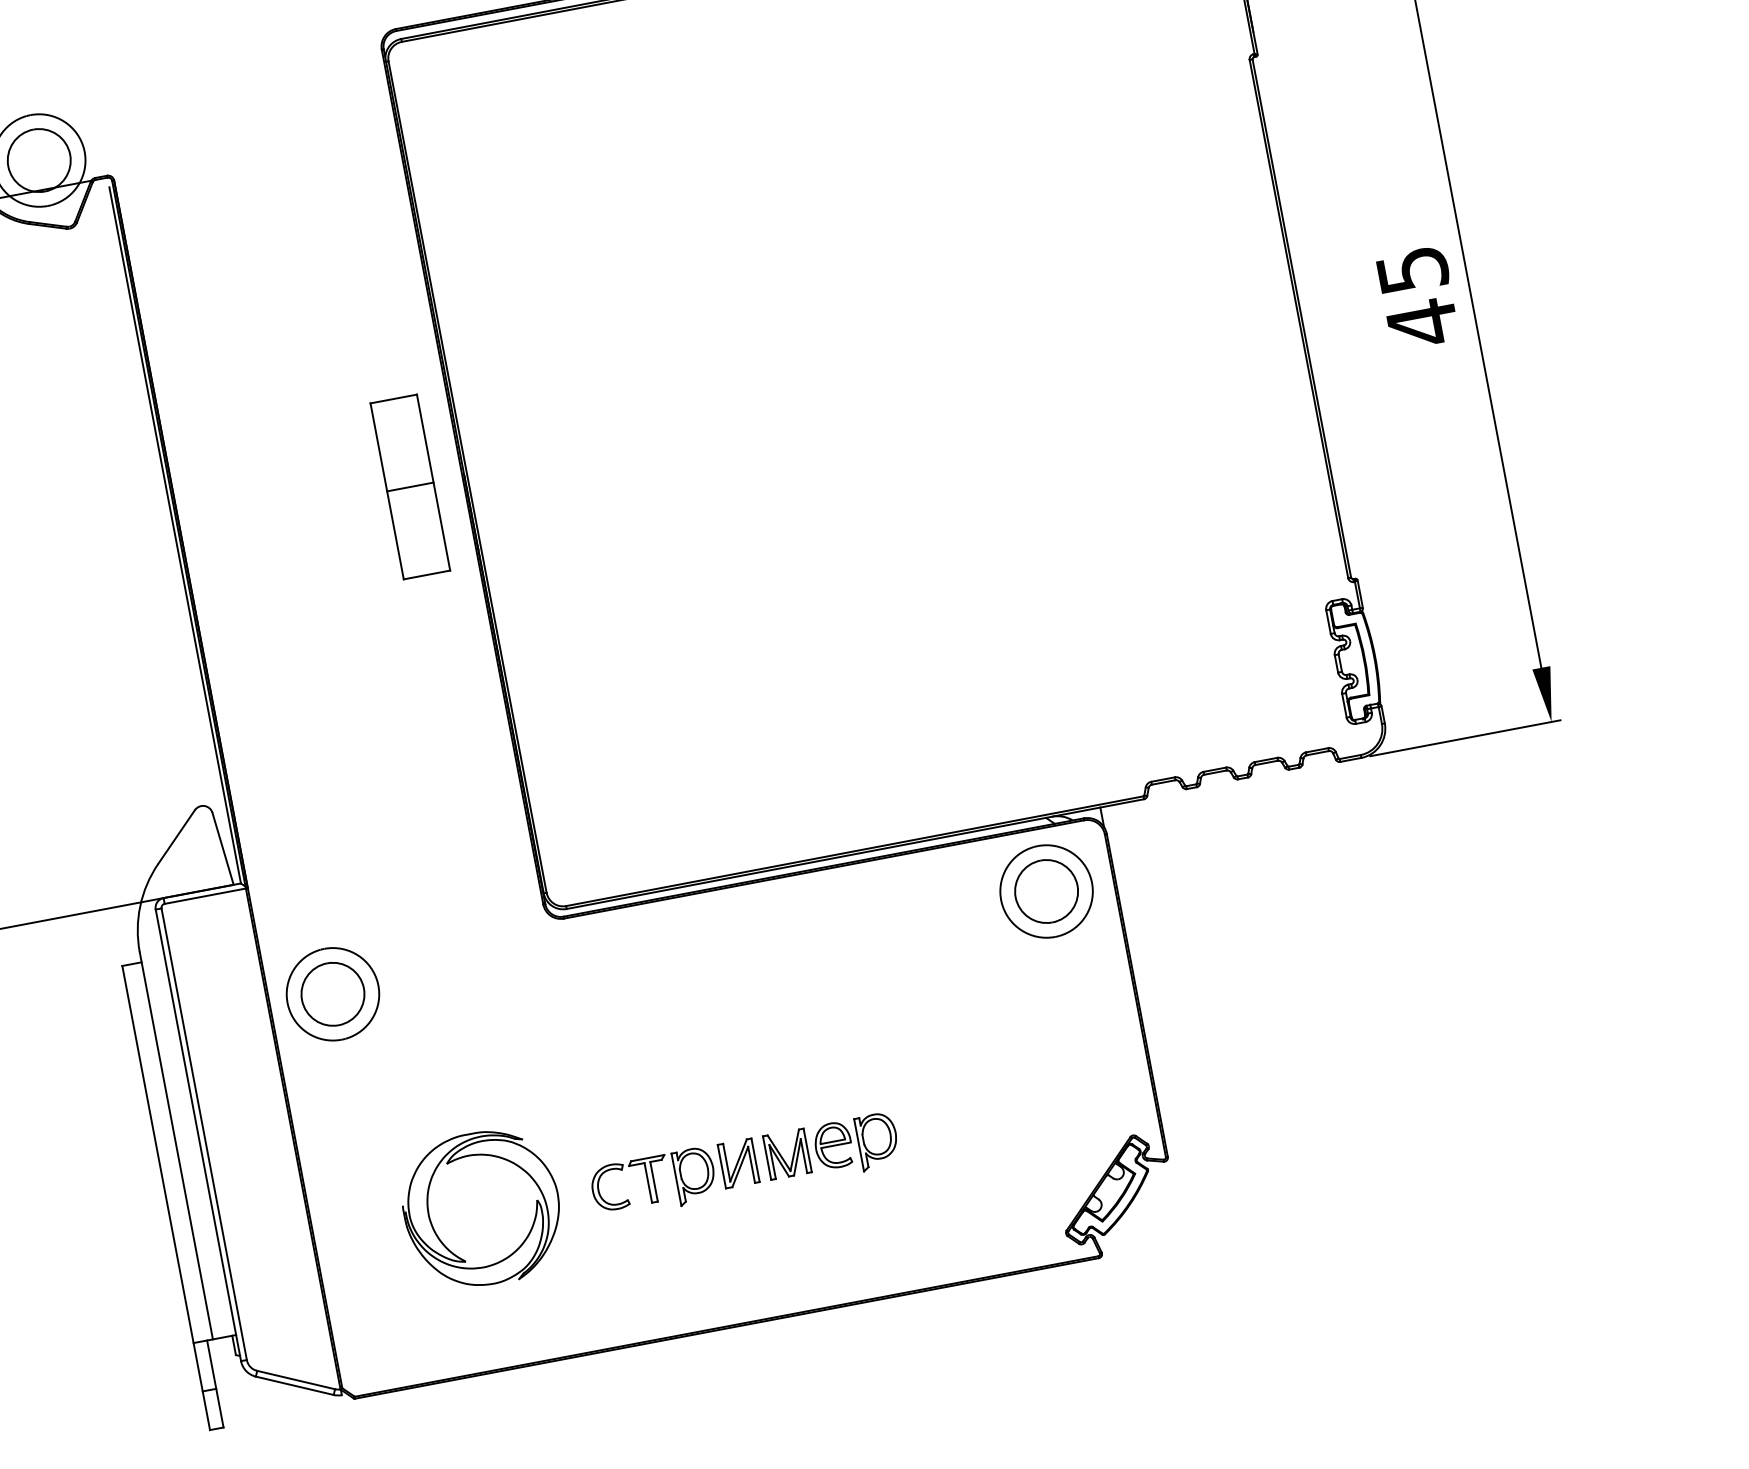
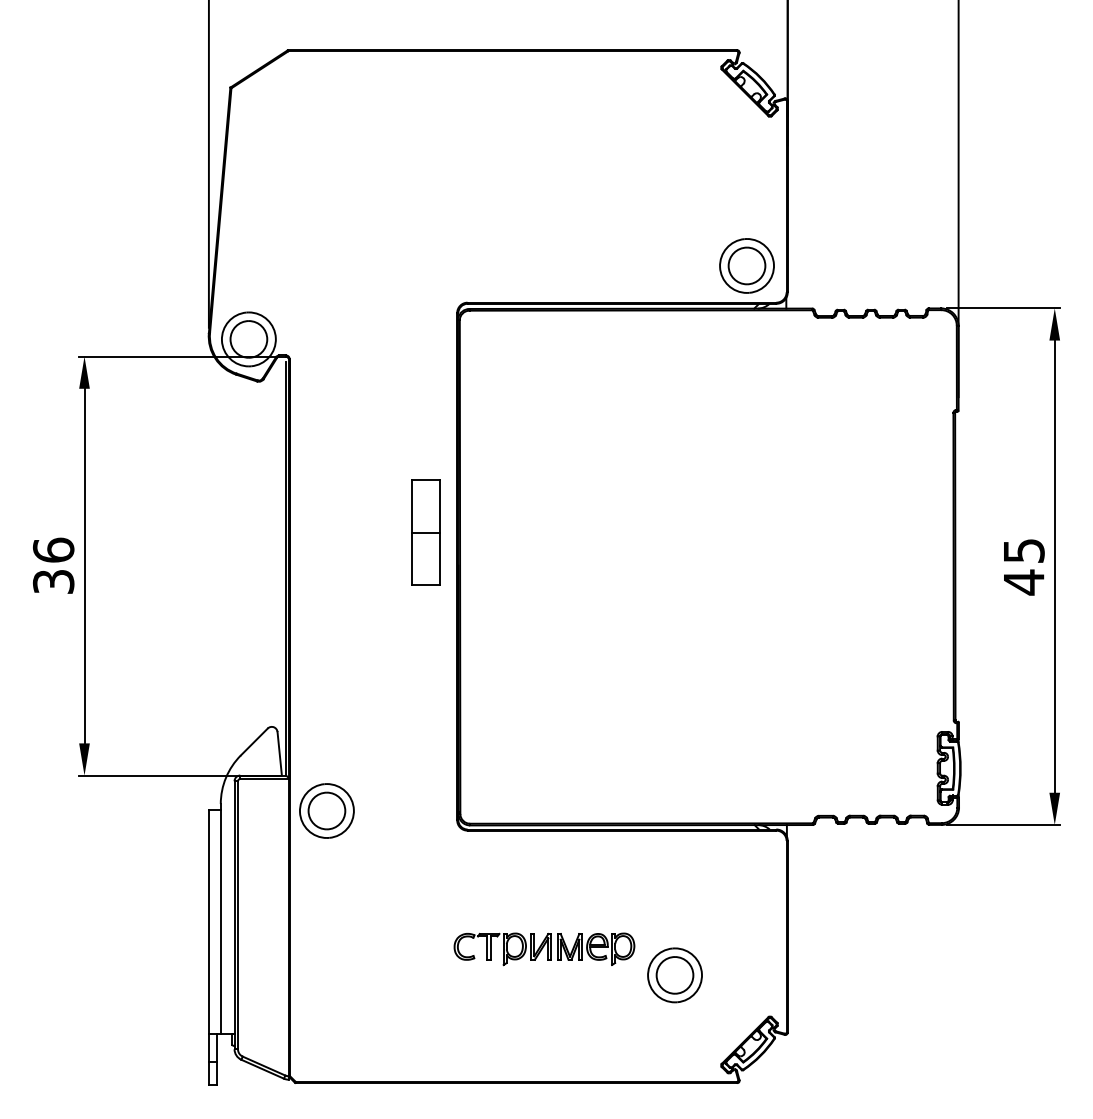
part: (409, 486) -> (425, 532), moved
part: (1045, 891) -> (674, 975), moved
part: (332, 993) -> (326, 810), moved
part: (745, 1166) -> (544, 949), moved
part: (482, 1209) -> (389, 988), removed

